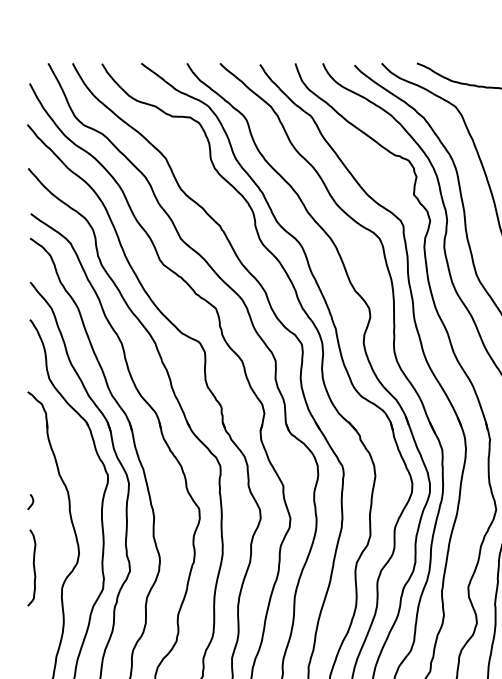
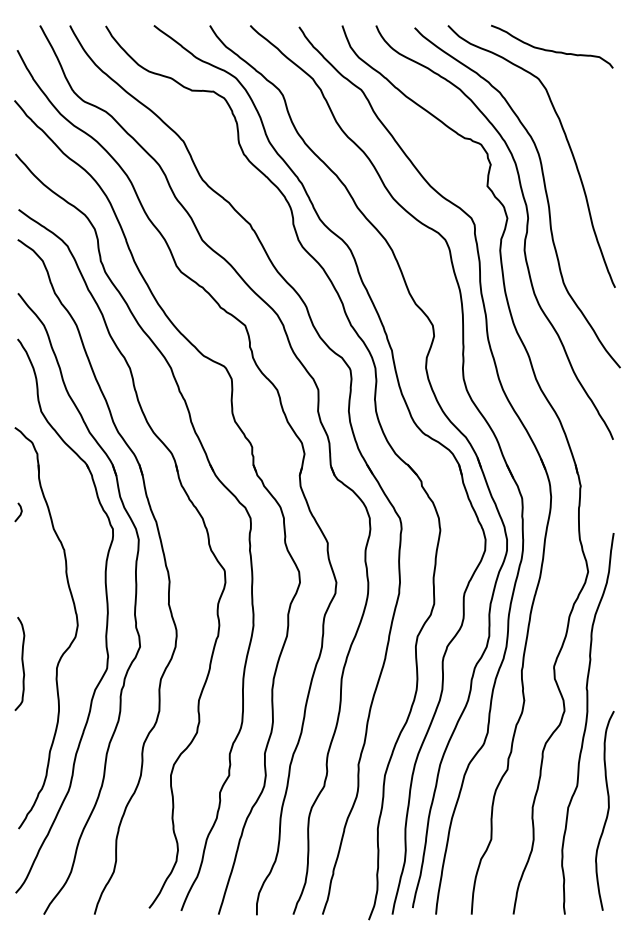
line: (32, 502) -> (20, 512), moved
curve: (33, 567) -> (21, 663), moved

